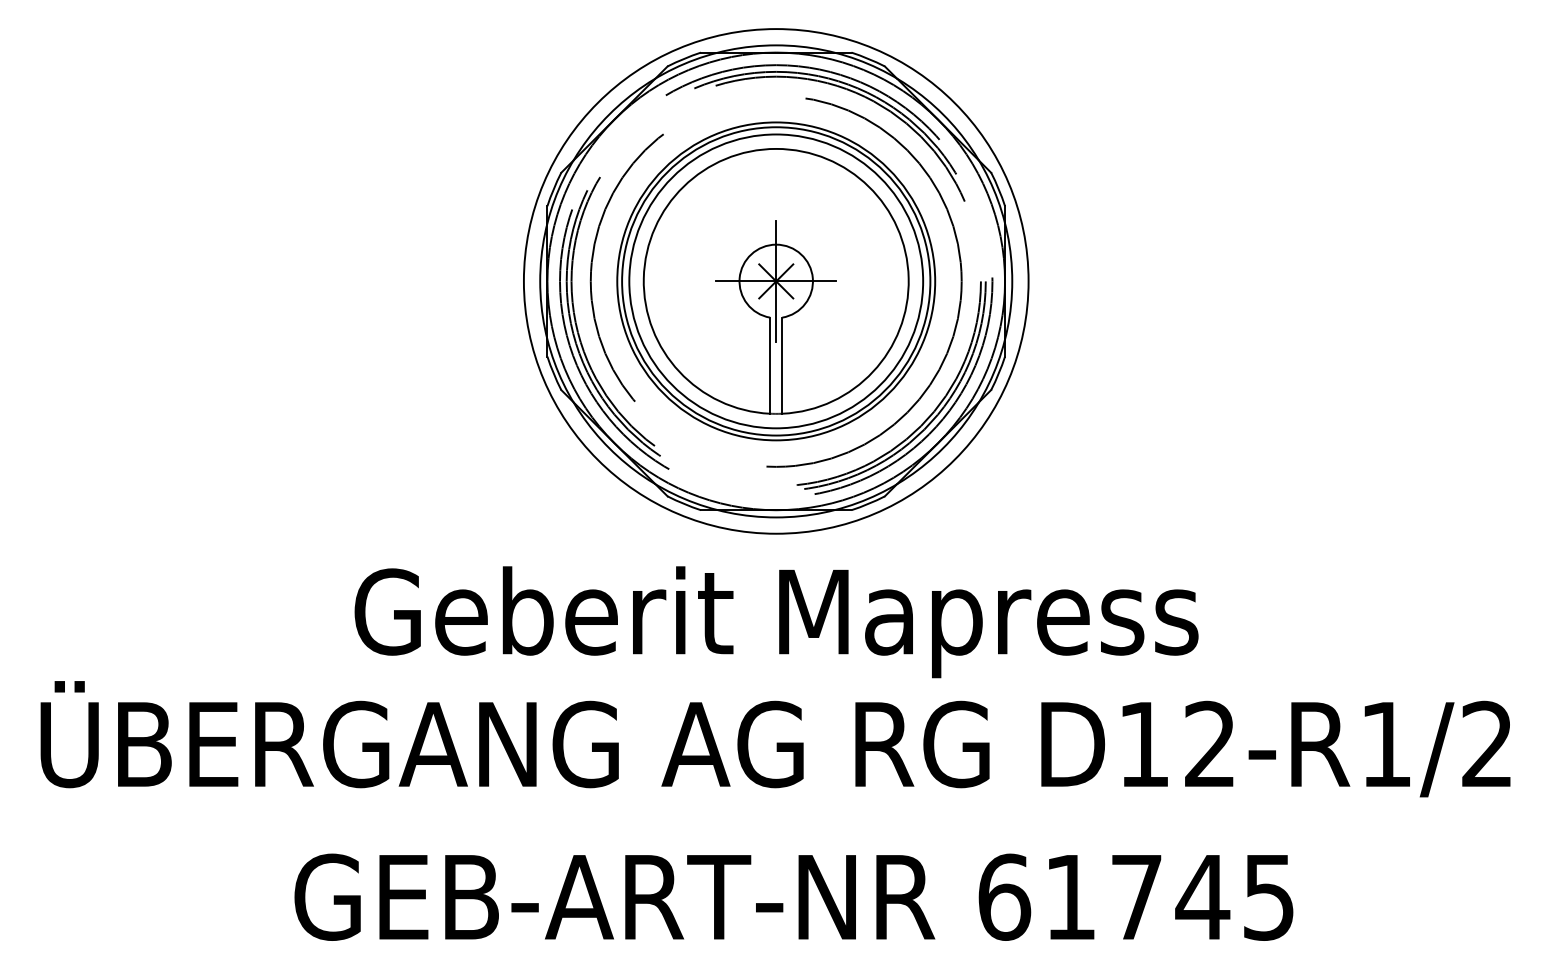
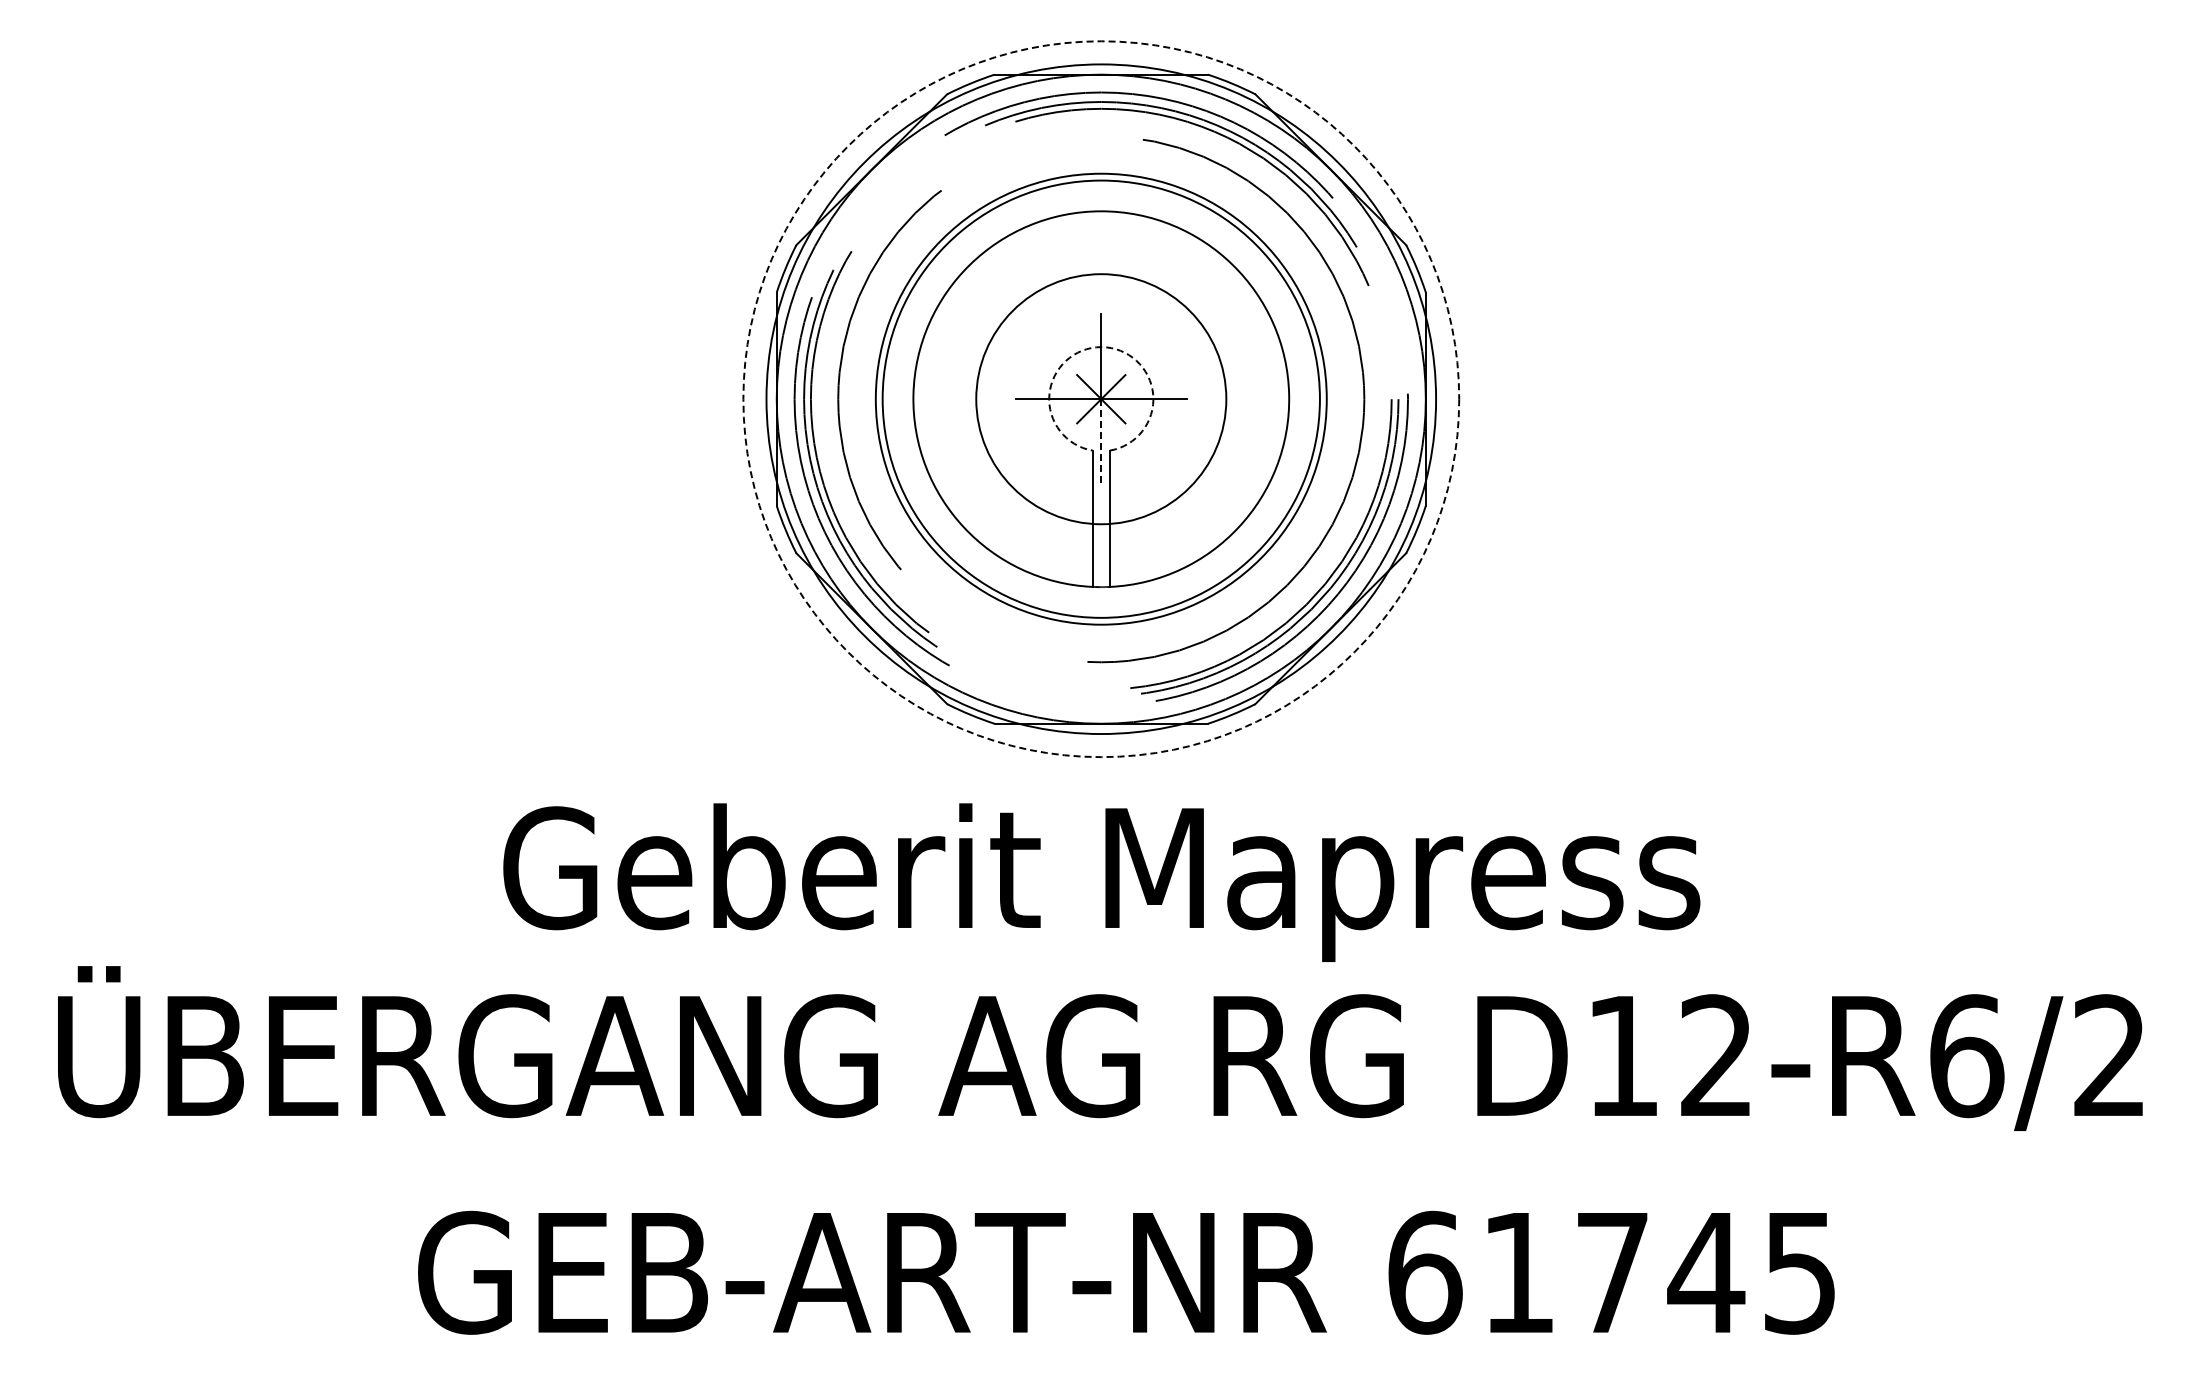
arc: (776, 244) -> (1101, 347), solid -> dashed
circle: (775, 280) -> (1100, 398), size x0.6
circle: (776, 281) -> (1101, 399), solid -> dashed
line: (776, 311) -> (1101, 441), solid -> dashed
text: (1386, 744) -> (1967, 1056), D12-R1/2 -> D12-R6/2

